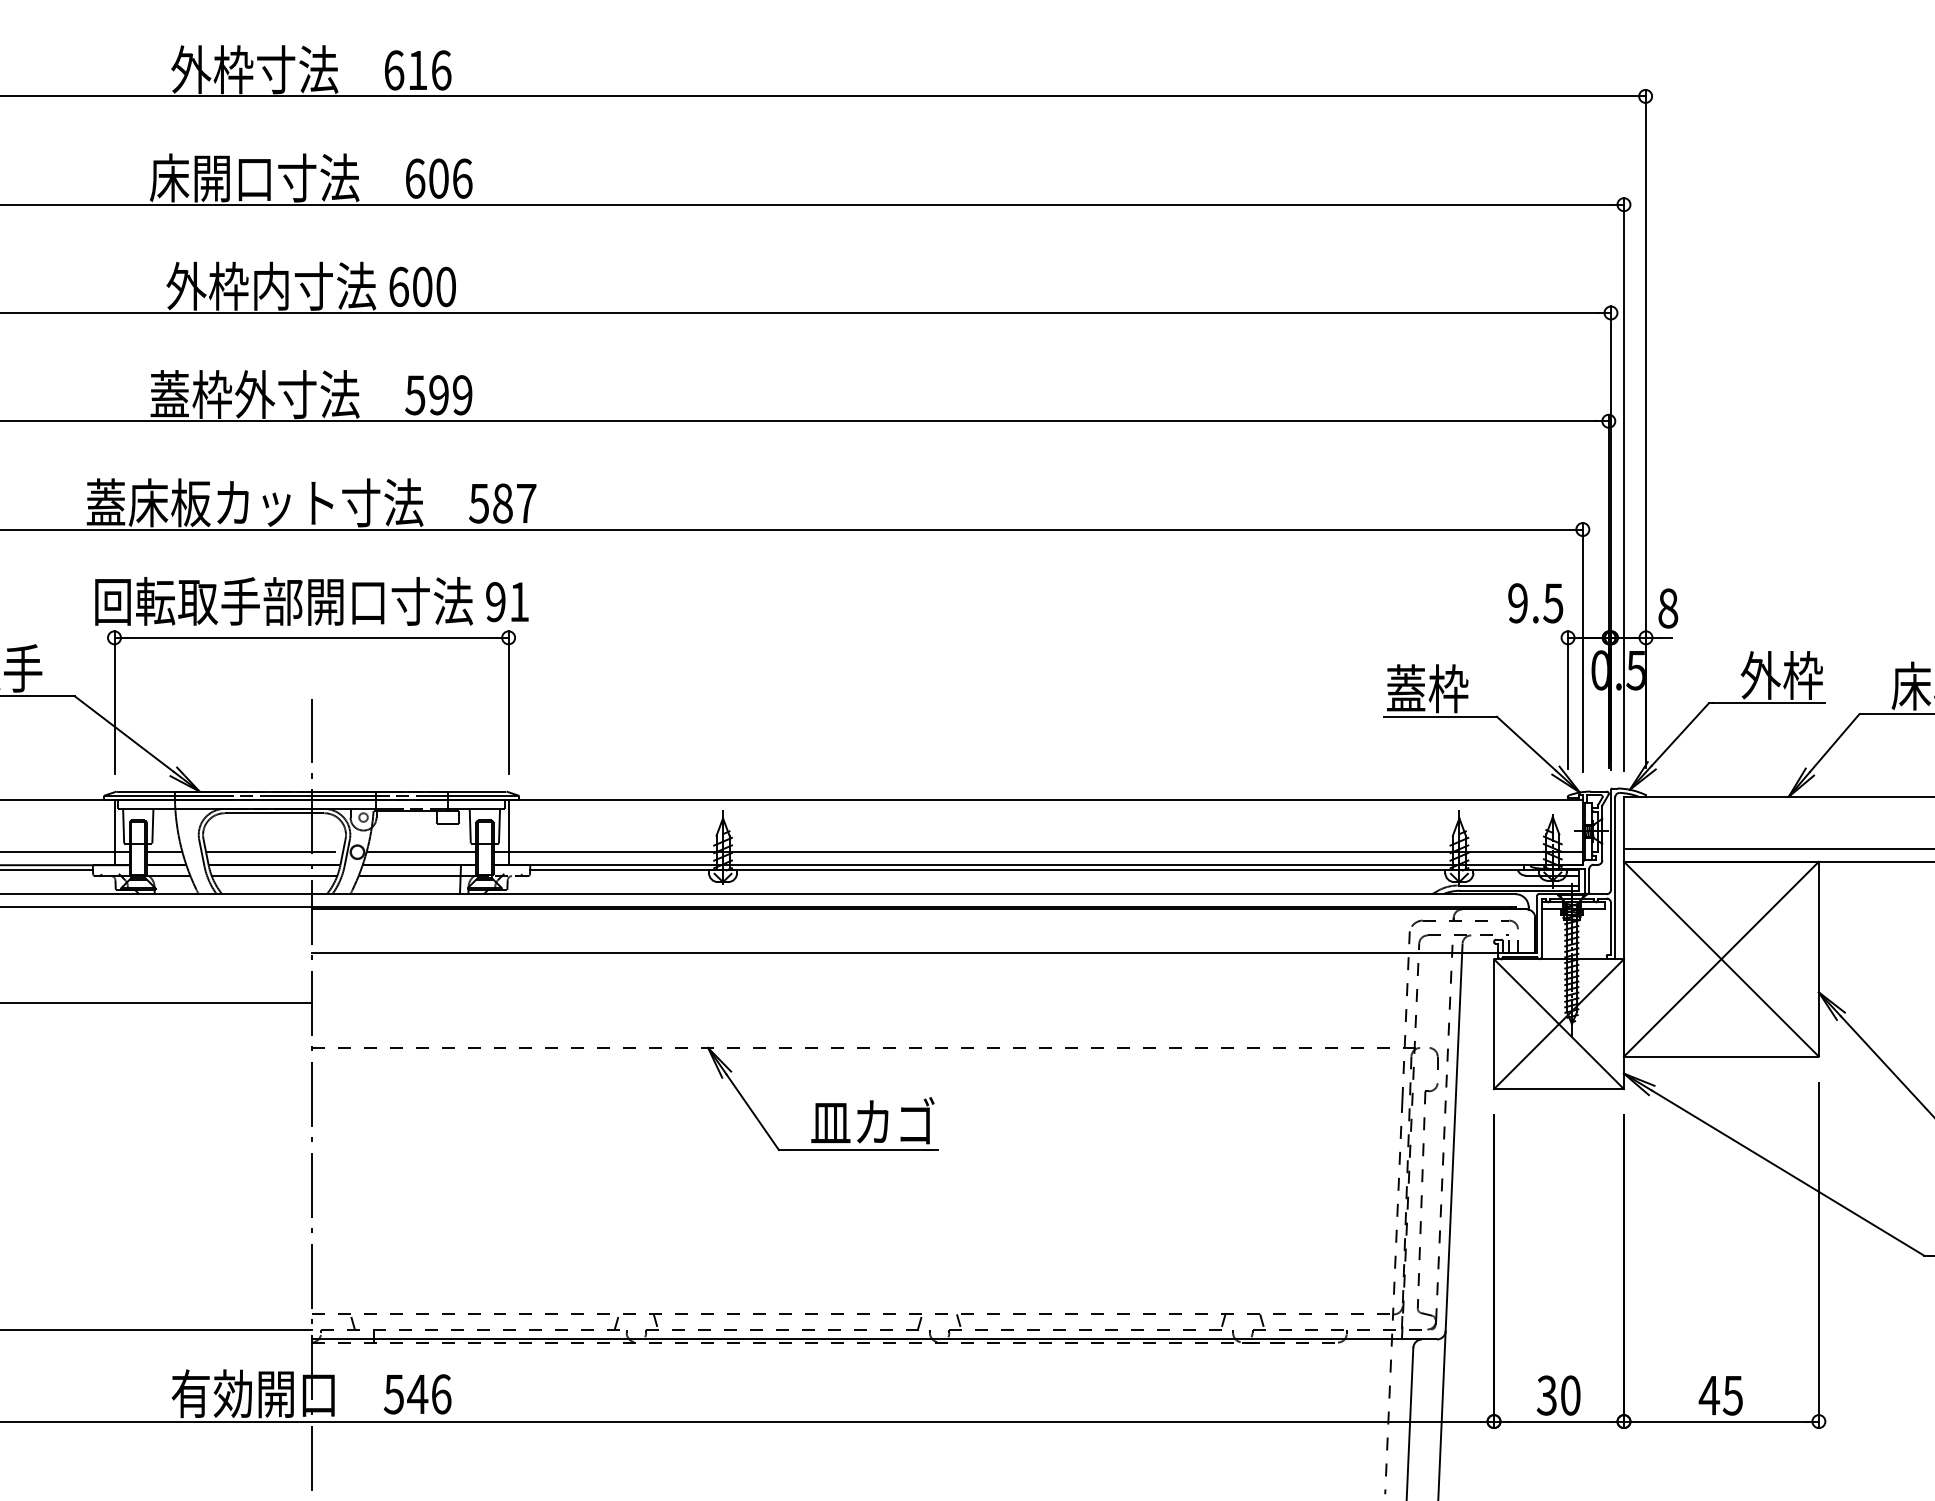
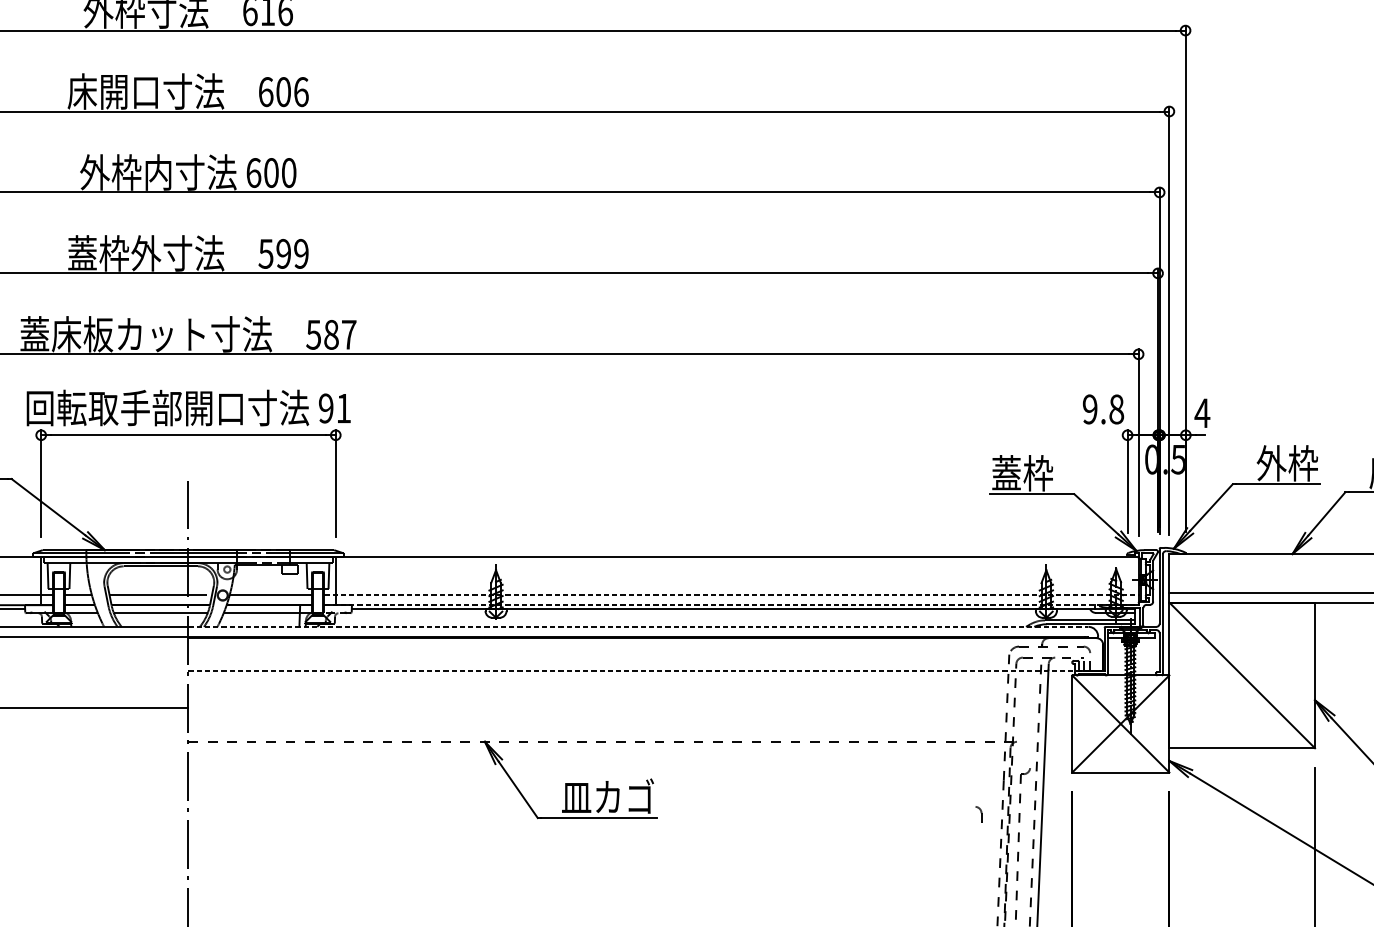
text: (1553, 603) -> (1116, 409), 9.5 -> 9.8
text: (1667, 608) -> (1201, 413), 8 -> 4
line: (1038, 852) -> (731, 595), solid -> dashed
line: (1038, 865) -> (731, 605), solid -> dashed
line: (914, 894) -> (639, 627), solid -> dashed
line: (923, 952) -> (645, 670), solid -> dashed
line: (1720, 958) -> (1241, 674), removed
part: (1433, 1058) -> (978, 814), moved

